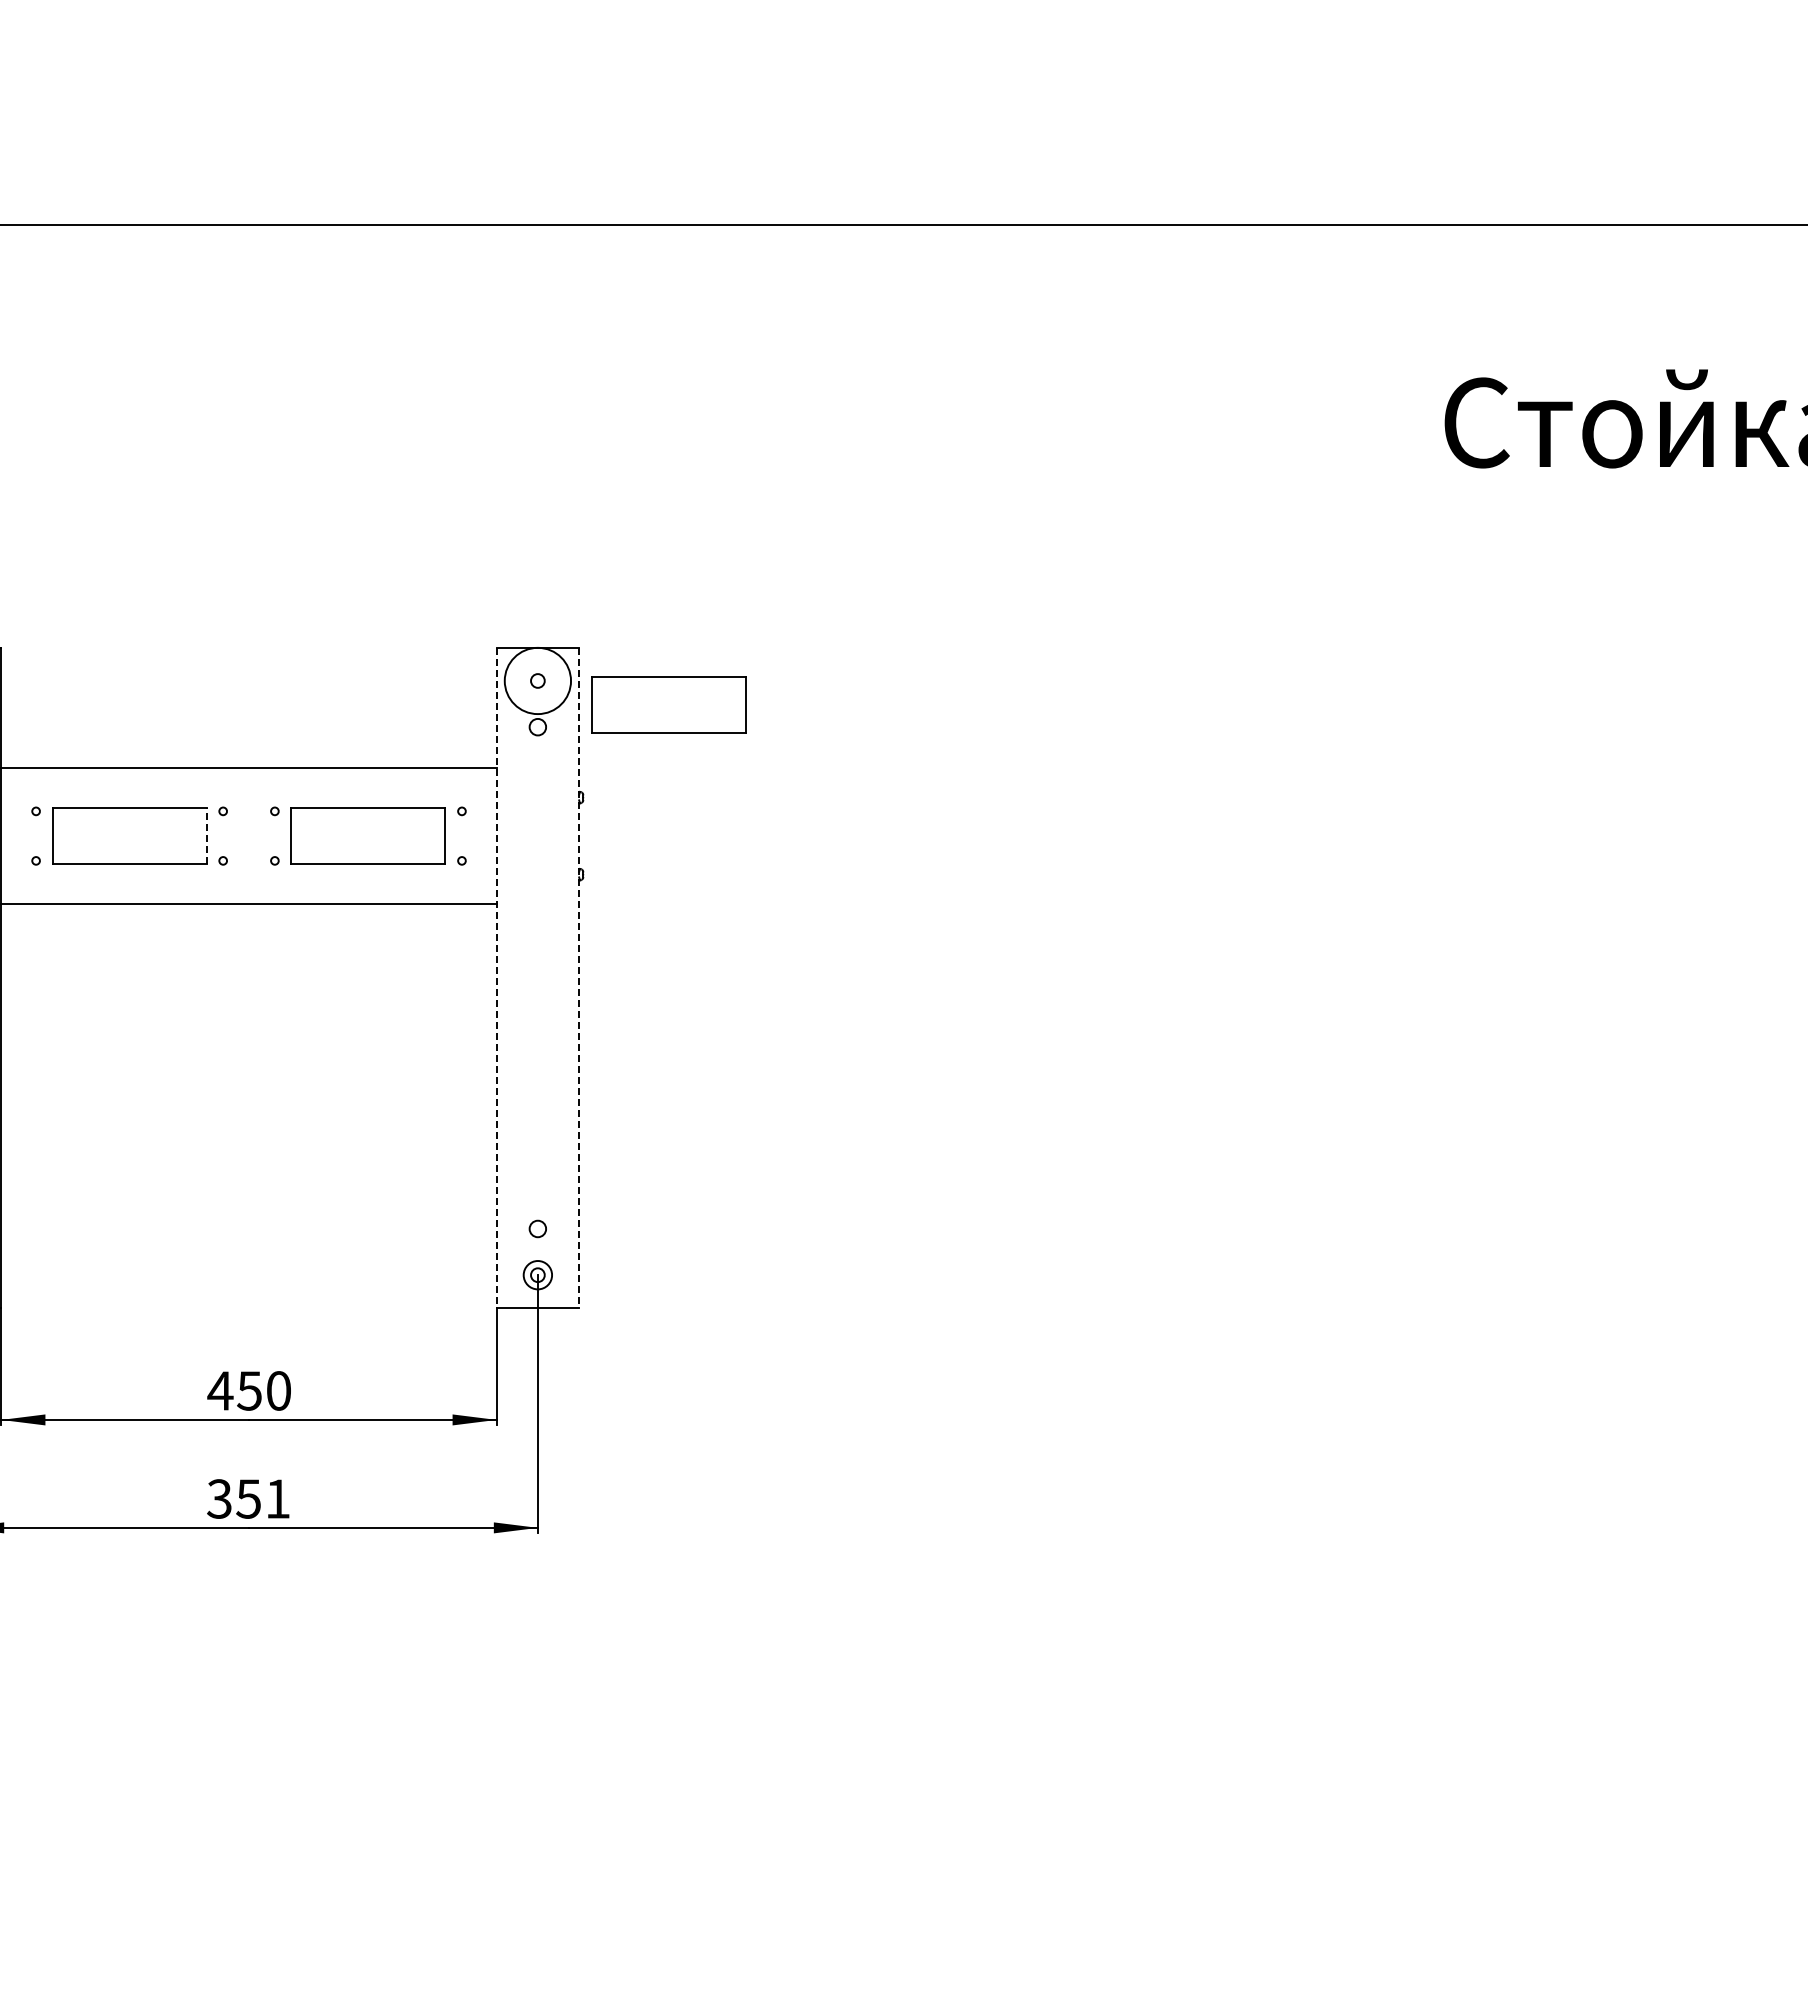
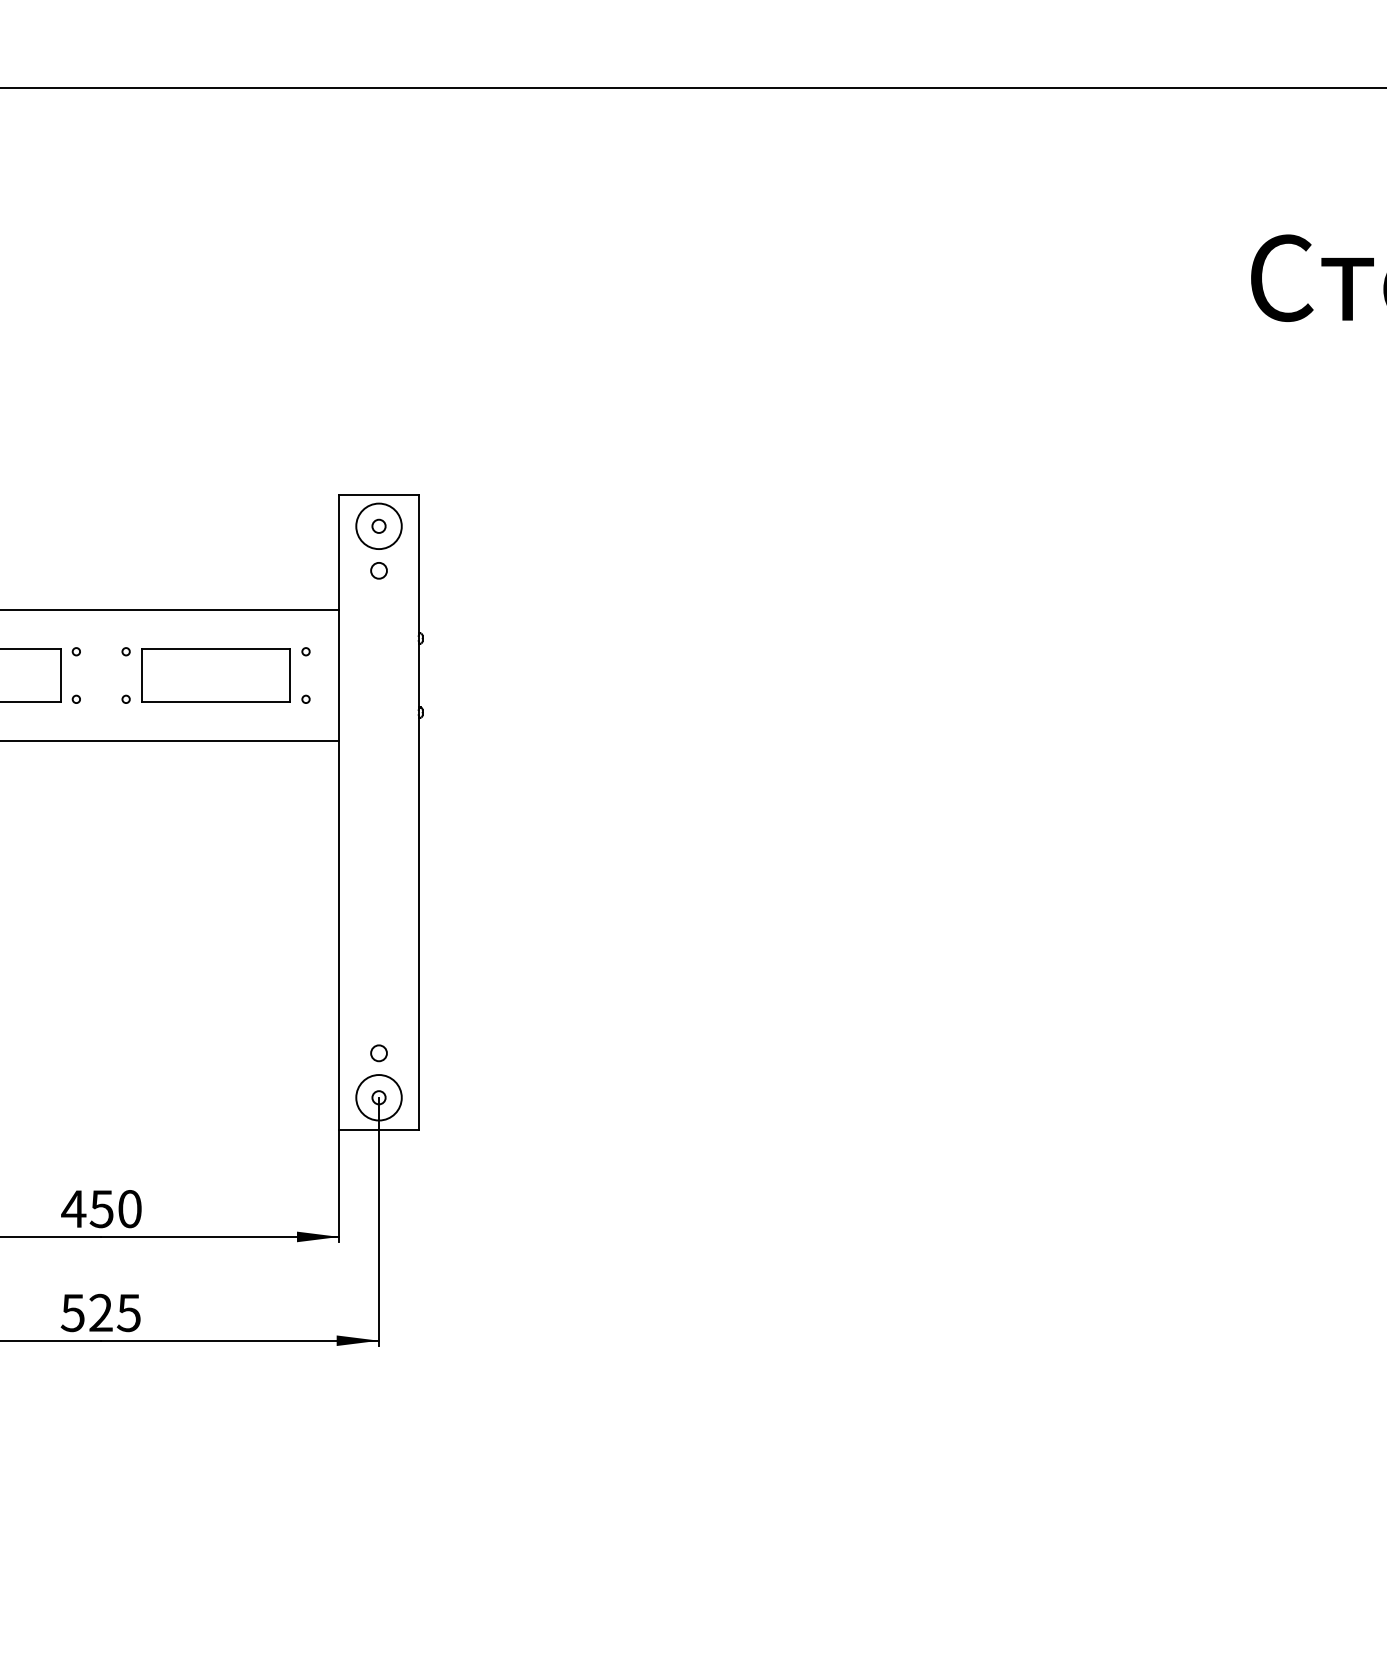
circle: (537, 680) -> (378, 525), size x0.71
part: (668, 704) -> (504, 548), removed
line: (206, 836) -> (60, 675), dashed -> solid
line: (496, 978) -> (339, 812), dashed -> solid
line: (579, 978) -> (419, 812), dashed -> solid
circle: (537, 1274) -> (378, 1097), size x1.67
text: (248, 1498) -> (100, 1312), 351 -> 525

